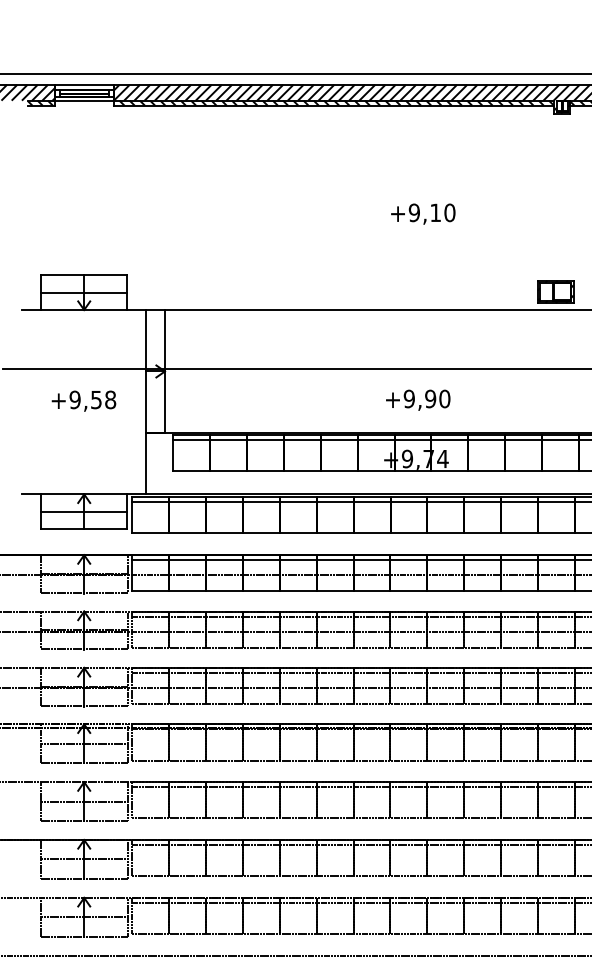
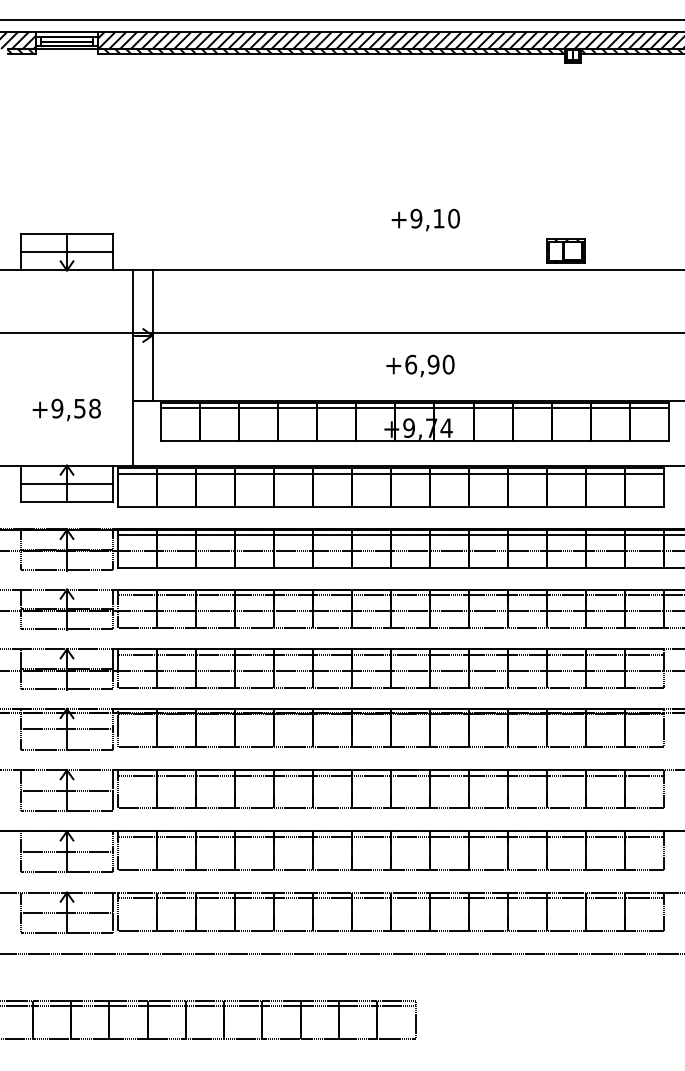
text: (422, 213) -> (425, 219), moved
text: (409, 398) -> (411, 364), +9,90 -> +6,90
text: (83, 400) -> (66, 409), moved

